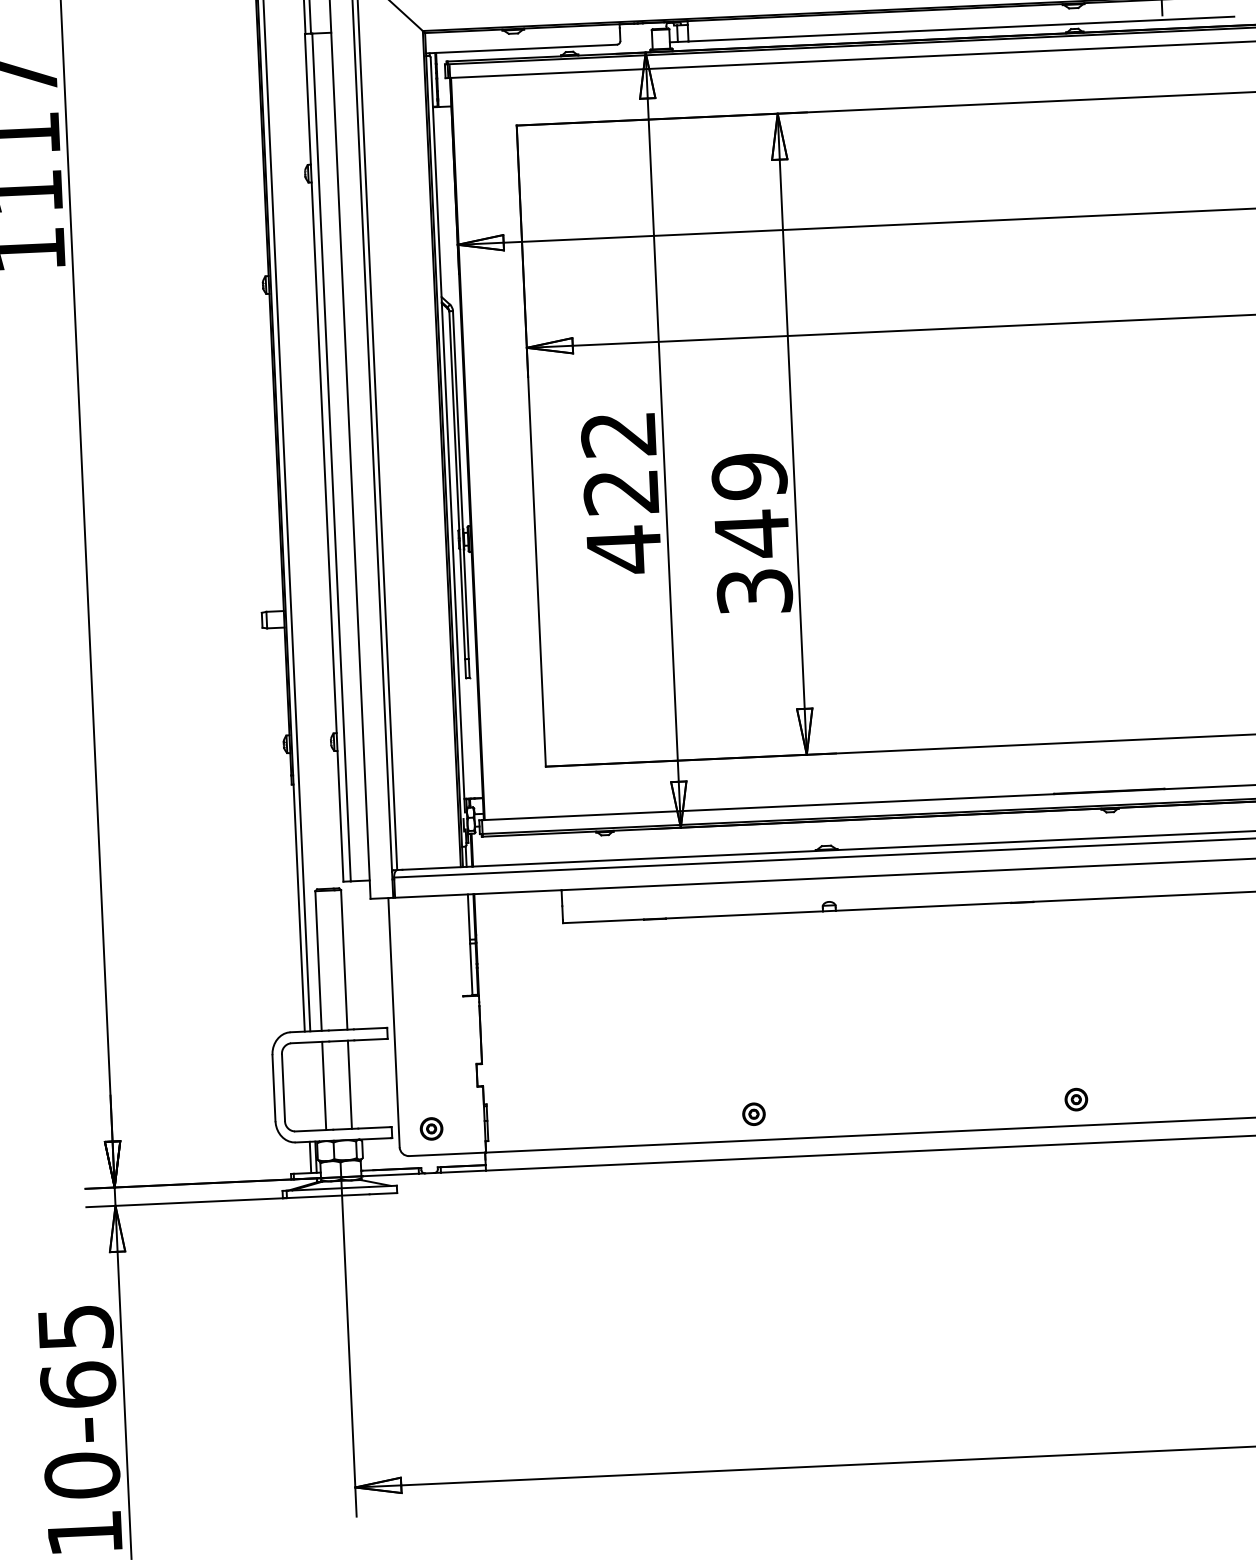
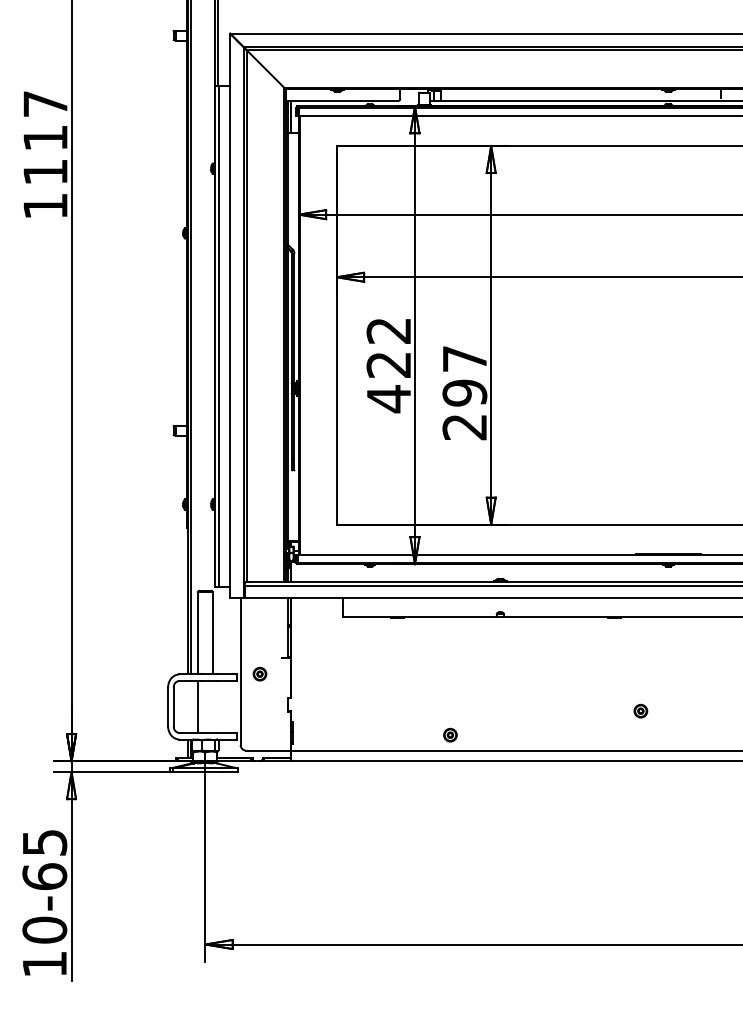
text: (751, 533) -> (464, 392), 349 -> 297
line: (350, 1083) -> (213, 706), removed
part: (1075, 1098) -> (640, 710), moved
part: (430, 1127) -> (259, 673), moved

